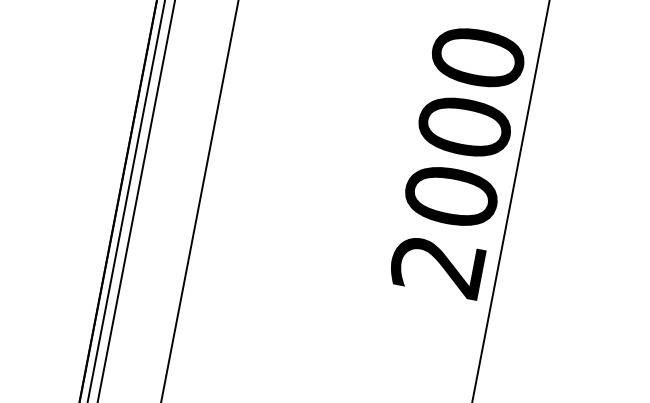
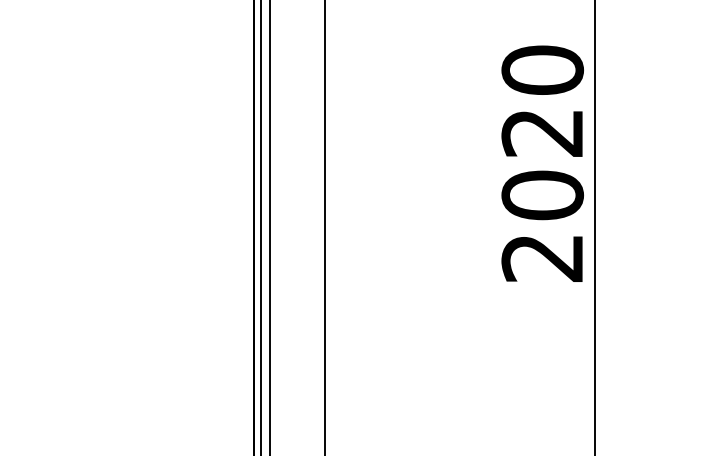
text: (464, 126) -> (542, 132), 2000 -> 2020

